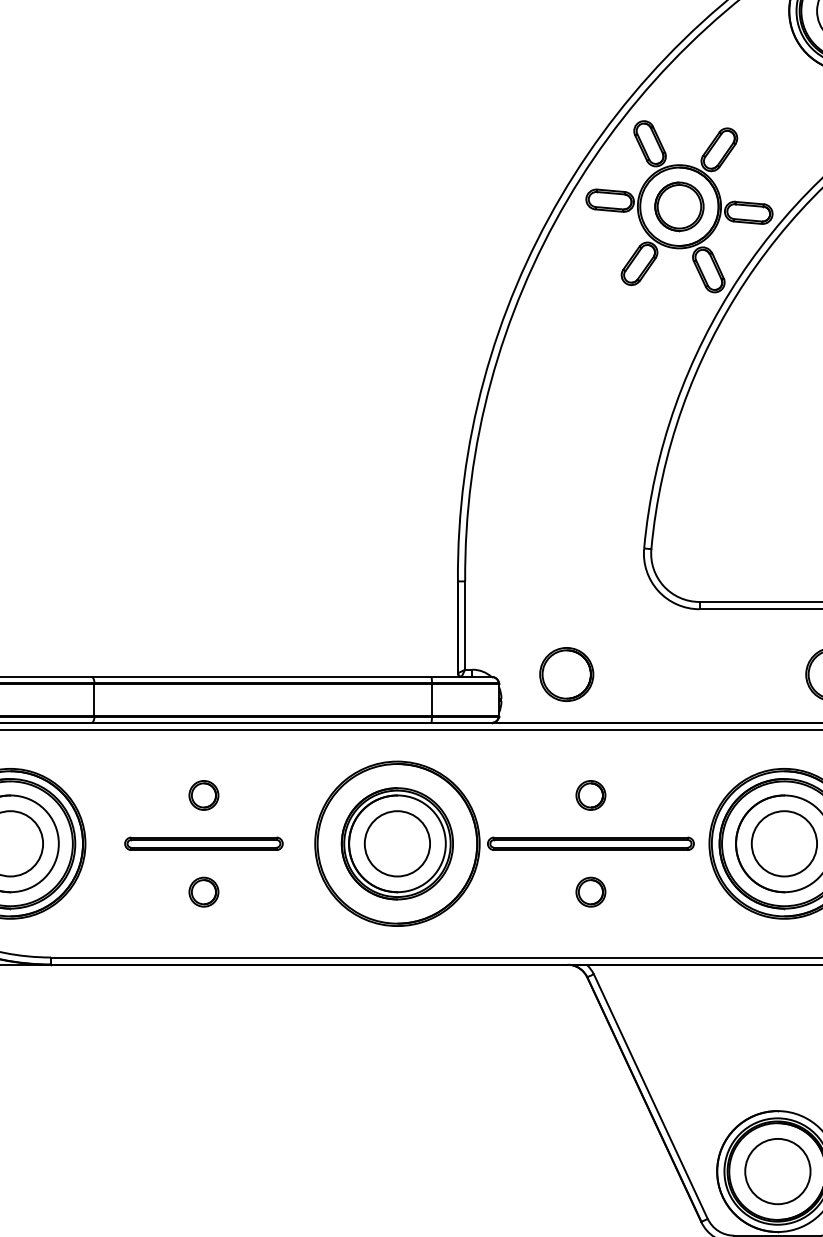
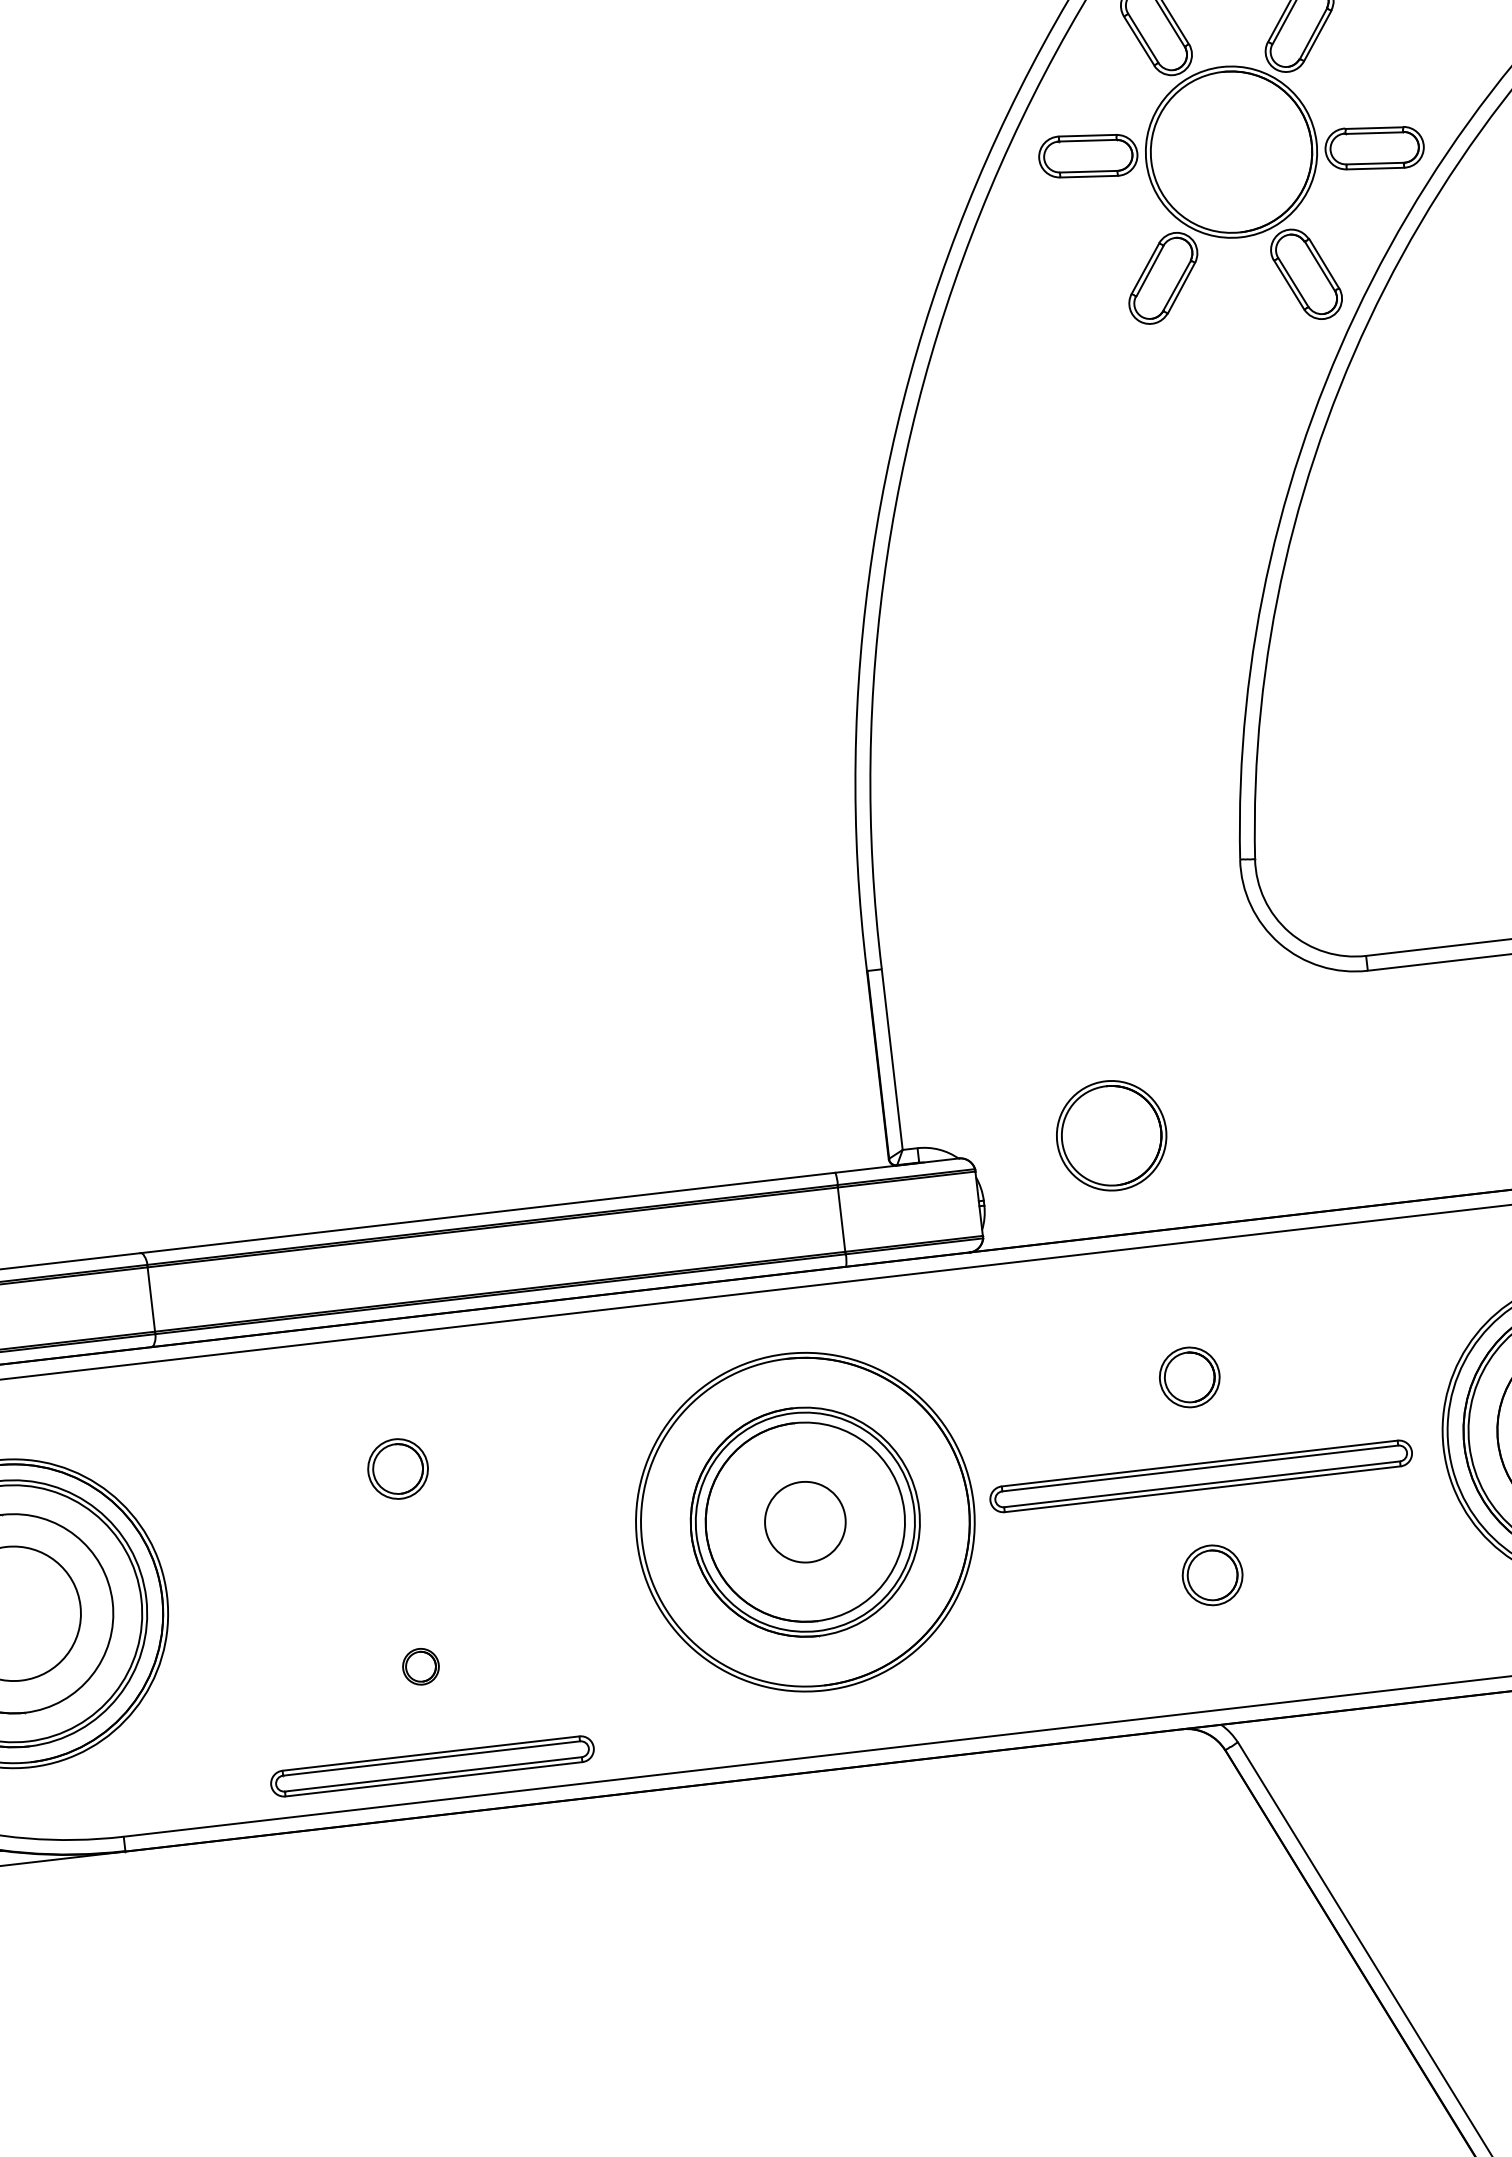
part: (679, 206) -> (1231, 151), removed
part: (203, 843) -> (431, 1765), moved
circle: (397, 843) -> (805, 1521), size x0.6
part: (203, 891) -> (419, 1665), size x0.6

